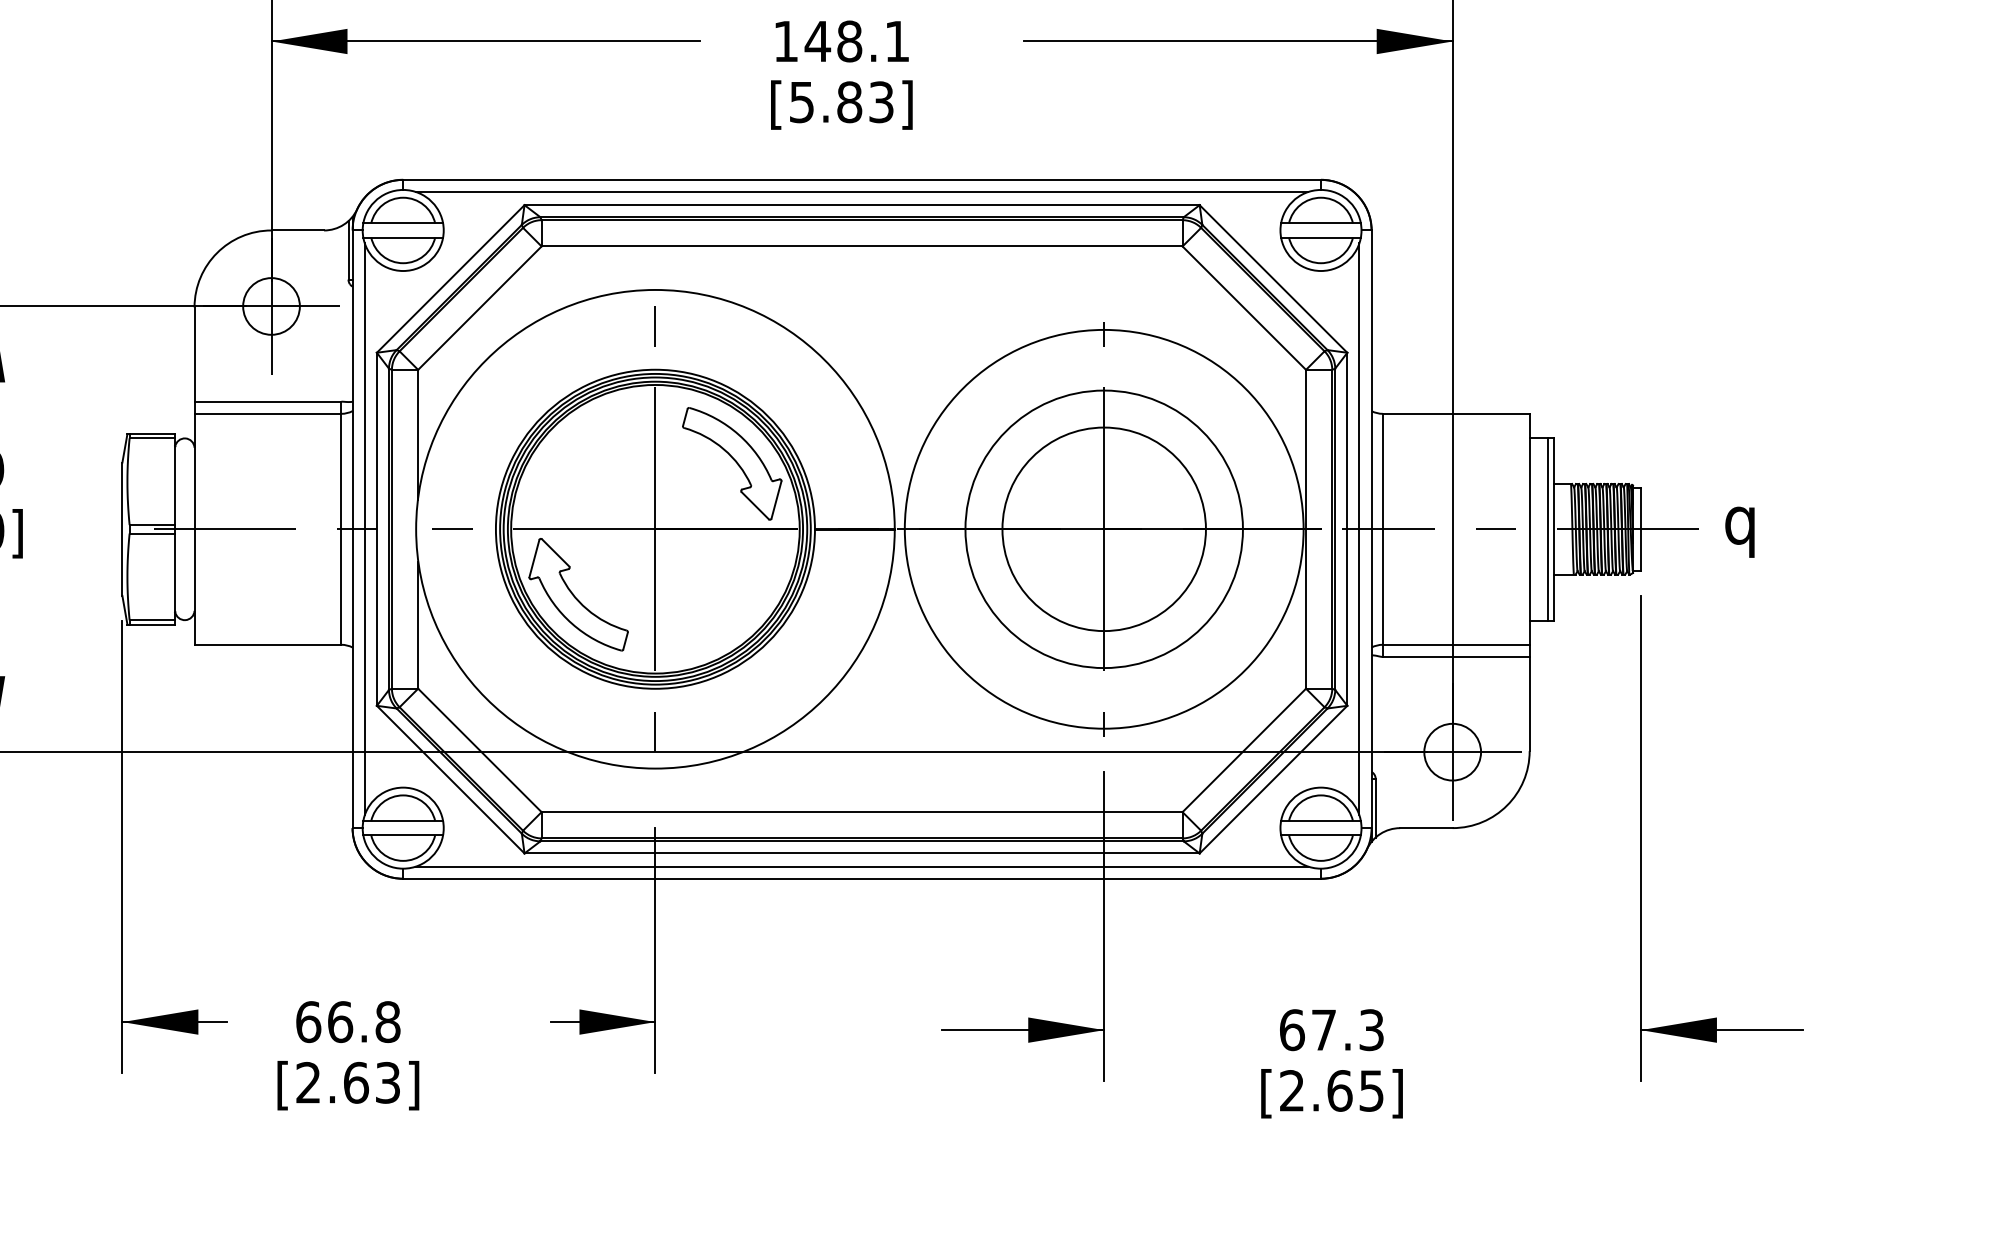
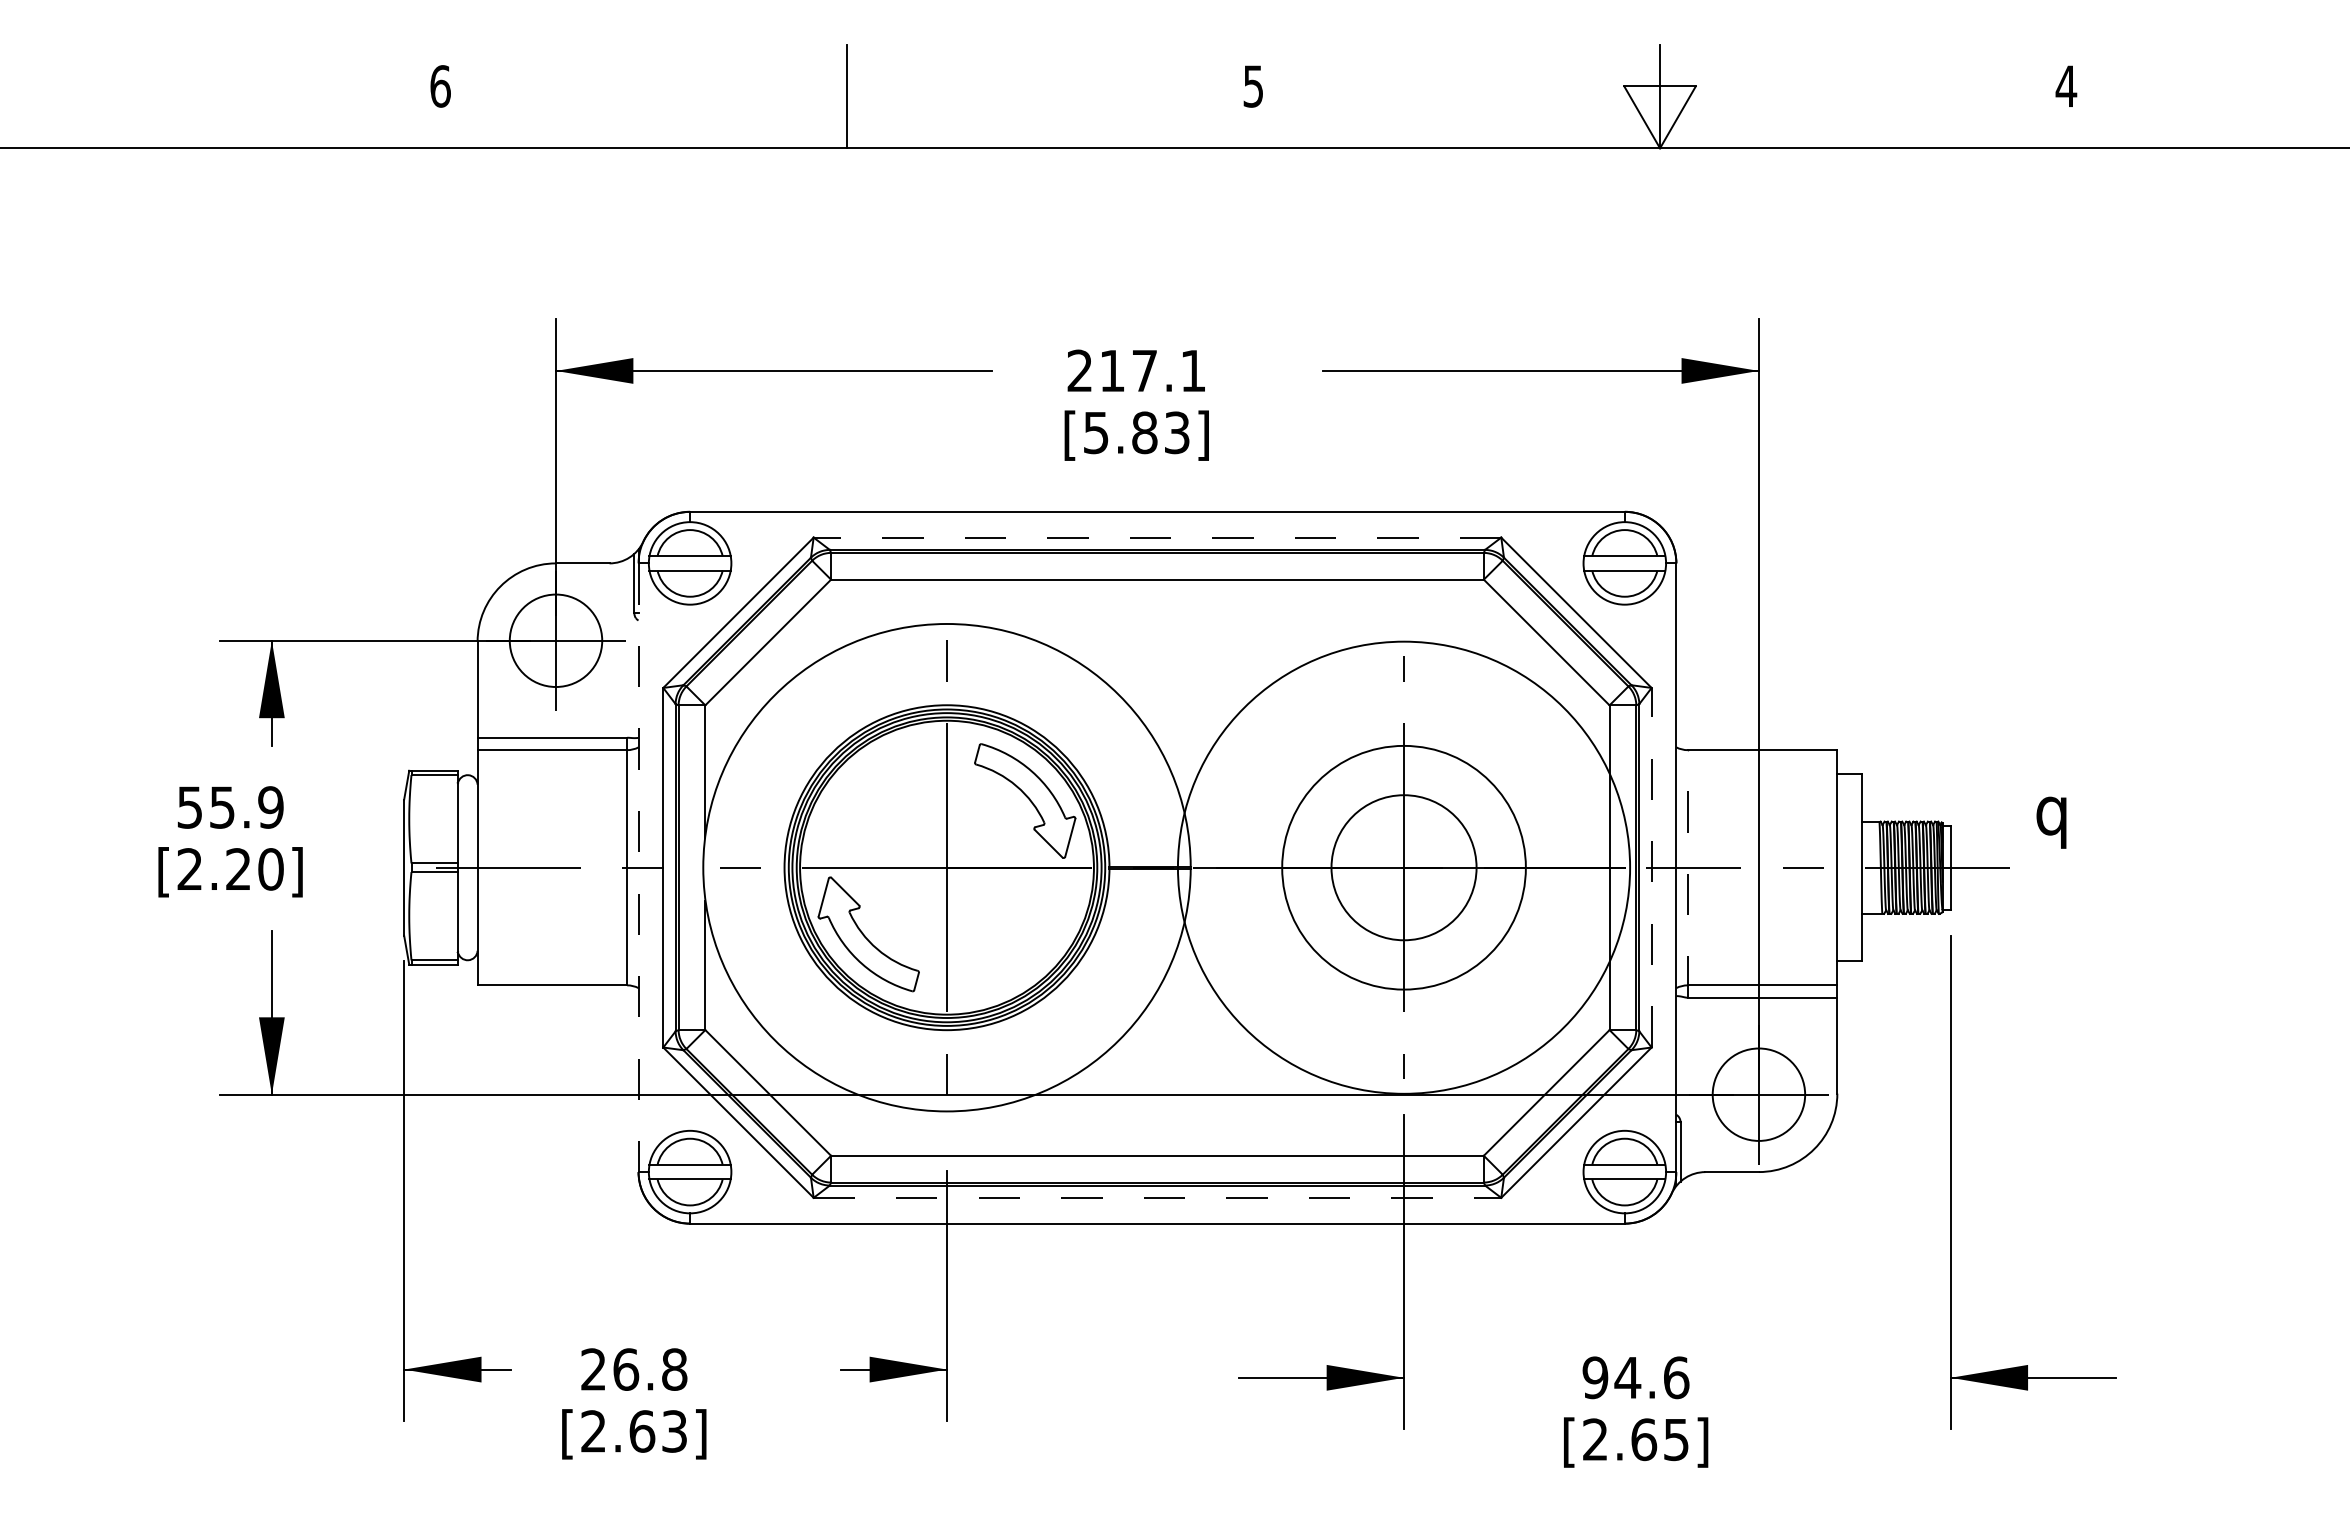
text: (817, 41) -> (1112, 370), 148.1 -> 217.1
line: (862, 192) -> (1157, 524), removed
line: (862, 205) -> (1157, 537), solid -> dashed
circle: (271, 306) -> (555, 640), size x1.6
line: (364, 529) -> (650, 867), removed
circle: (1103, 529) -> (1403, 867), size x0.6
circle: (1103, 529) -> (1403, 867), size x0.7
circle: (1103, 529) -> (1403, 867), size x1.6
line: (1347, 529) -> (1651, 867), solid -> dashed
line: (1358, 529) -> (1663, 867), removed
line: (1547, 529) -> (1855, 867), removed
line: (352, 530) -> (638, 868), solid -> dashed
text: (1739, 532) -> (2051, 822), moved
line: (1382, 534) -> (1687, 873), solid -> dashed
circle: (1452, 751) -> (1758, 1094), size x1.6
line: (862, 853) -> (1157, 1197), solid -> dashed
line: (862, 866) -> (1157, 1211), removed
text: (308, 1021) -> (593, 1369), 66.8 -> 26.8
text: (1331, 1029) -> (1635, 1377), 67.3 -> 94.6

